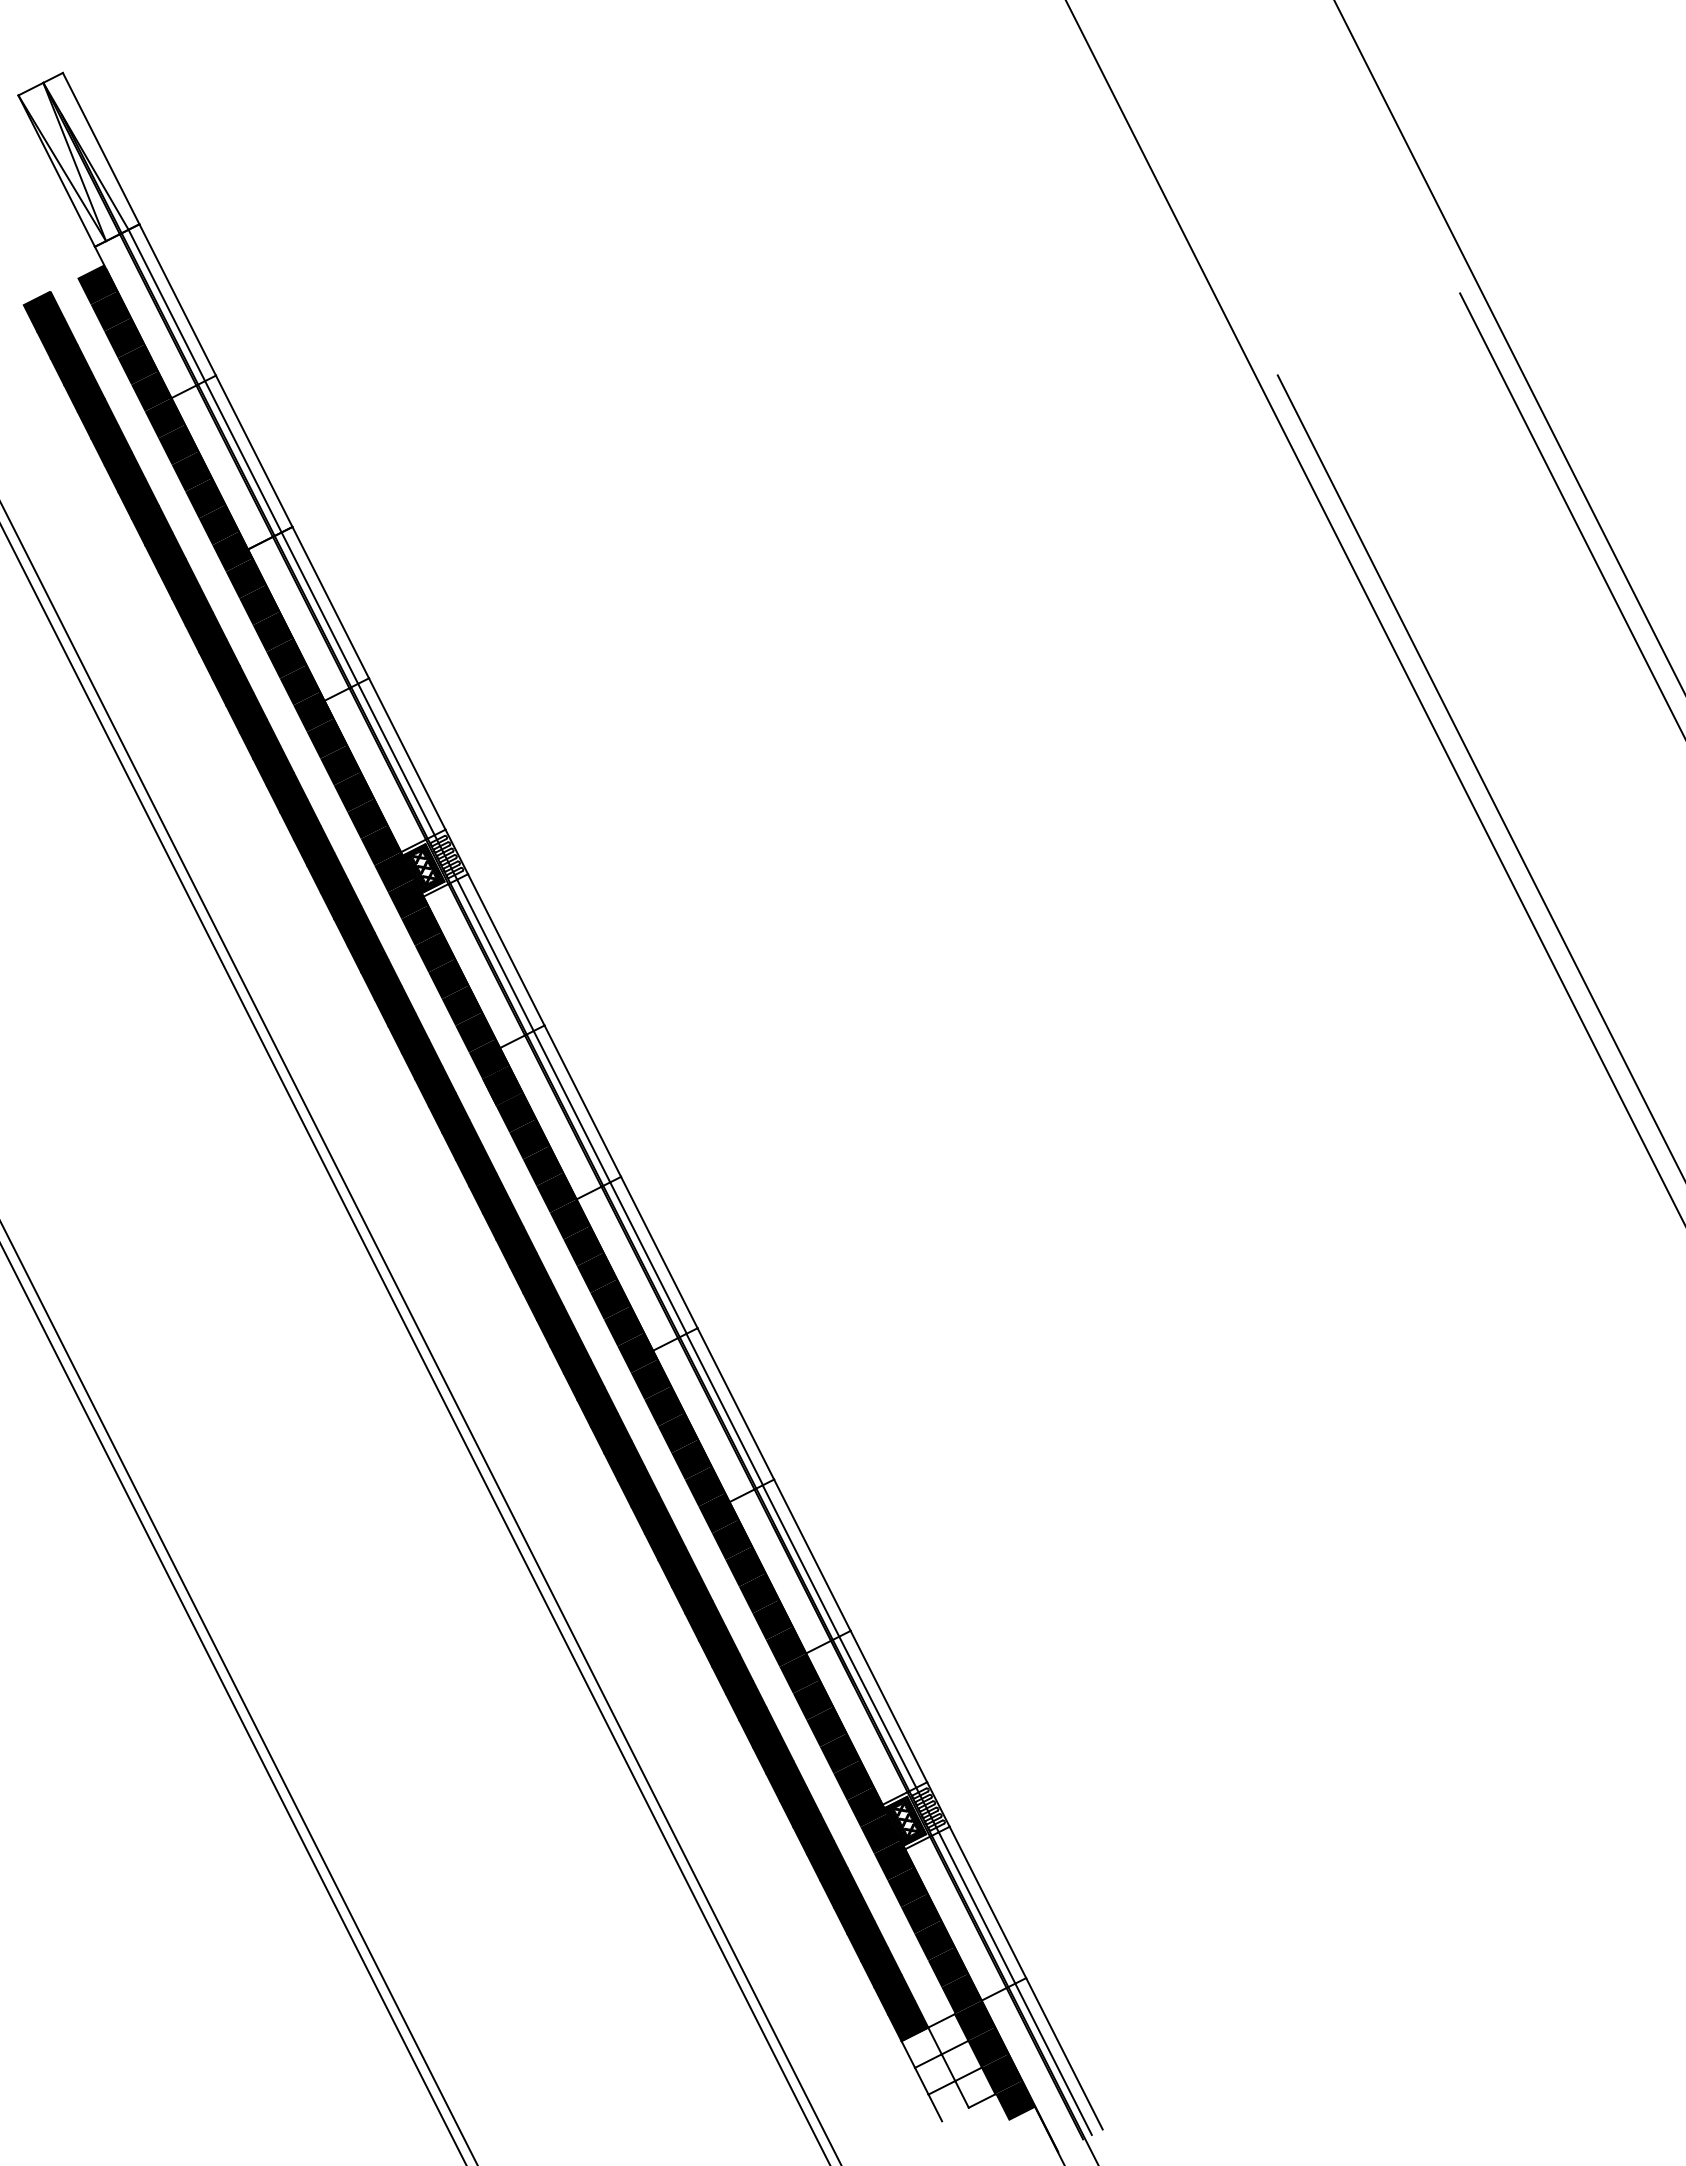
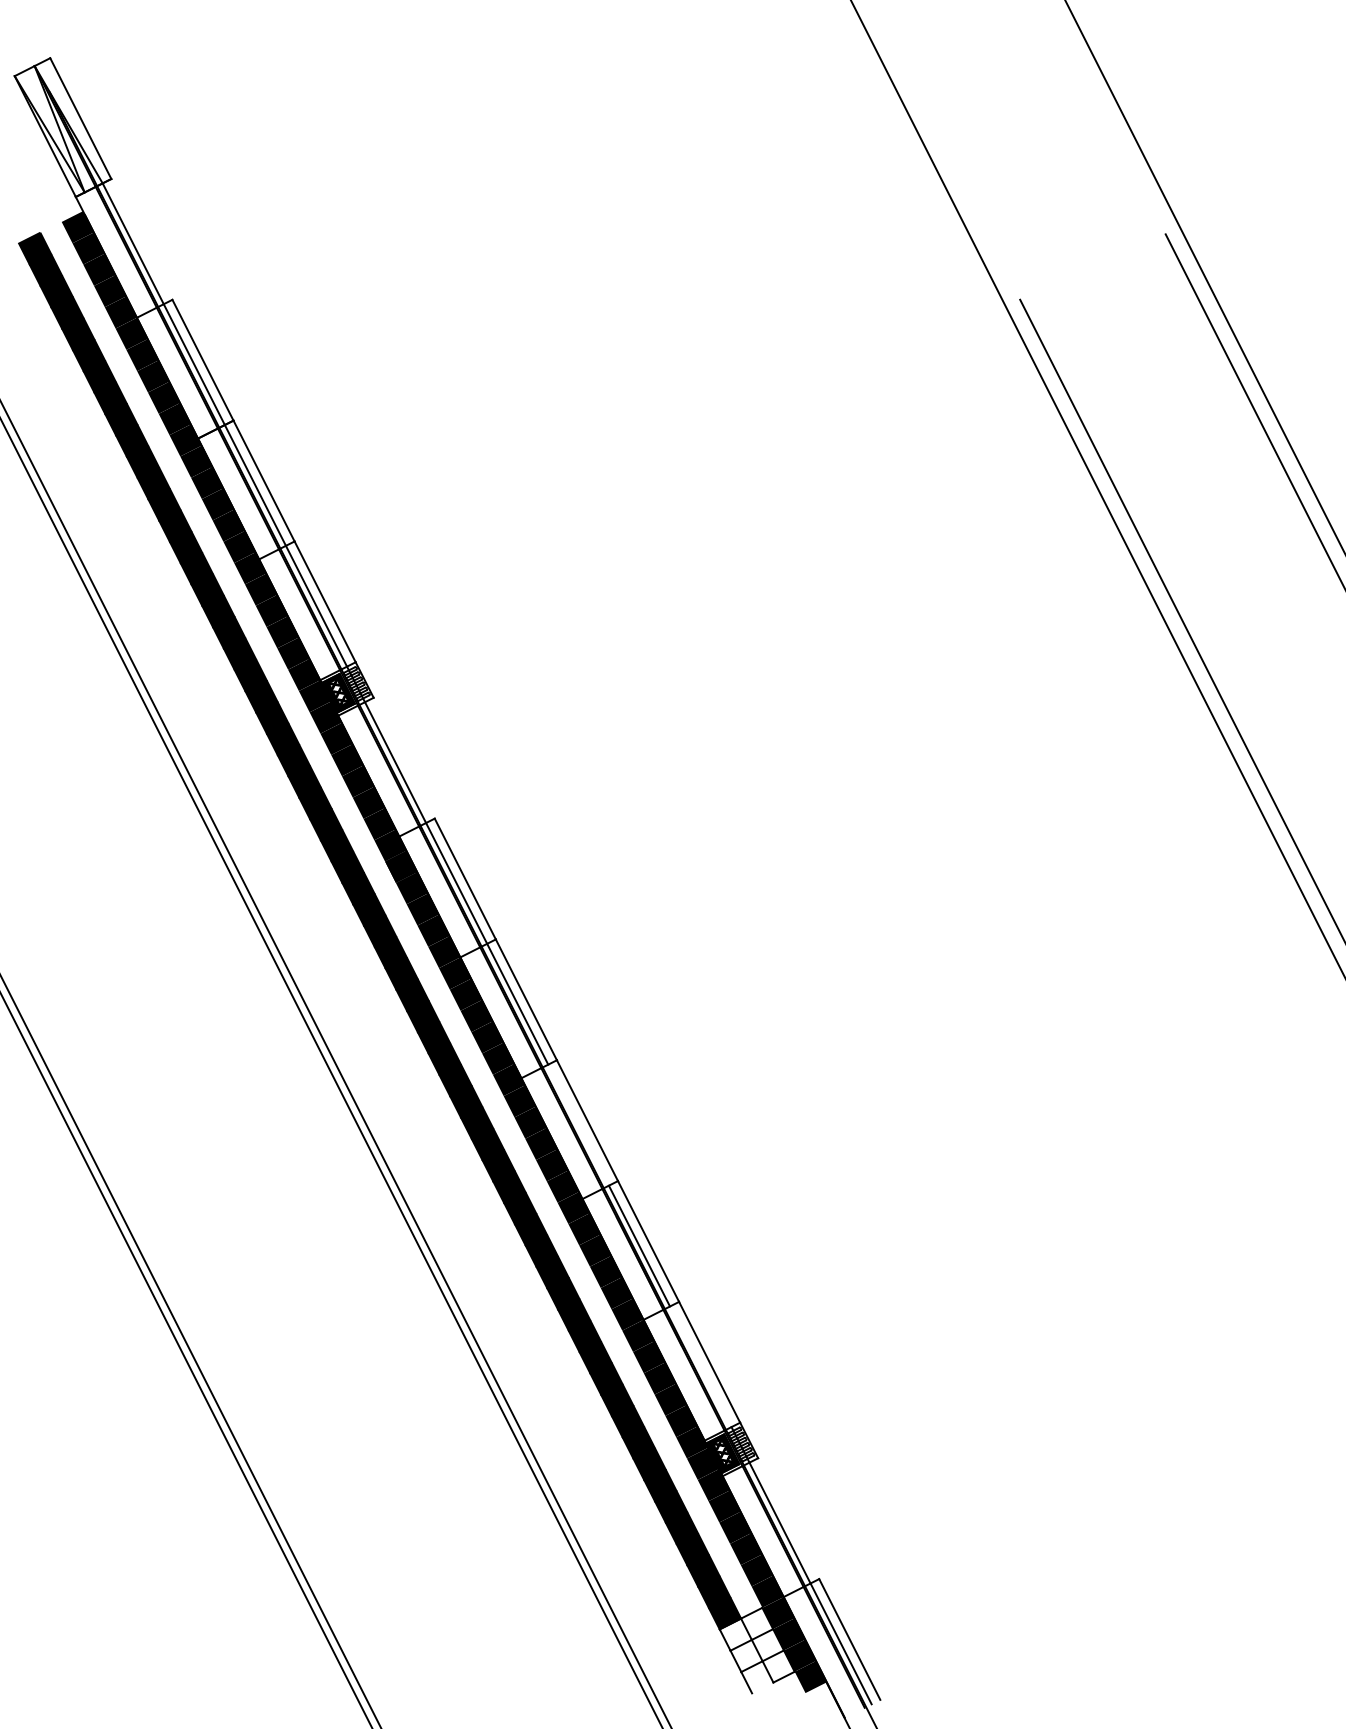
line: (177, 299) -> (141, 239), removed
line: (506, 949) -> (404, 757), removed
line: (724, 1409) -> (578, 1125), removed
line: (877, 1711) -> (700, 1366), removed
line: (987, 1902) -> (788, 1518), removed

